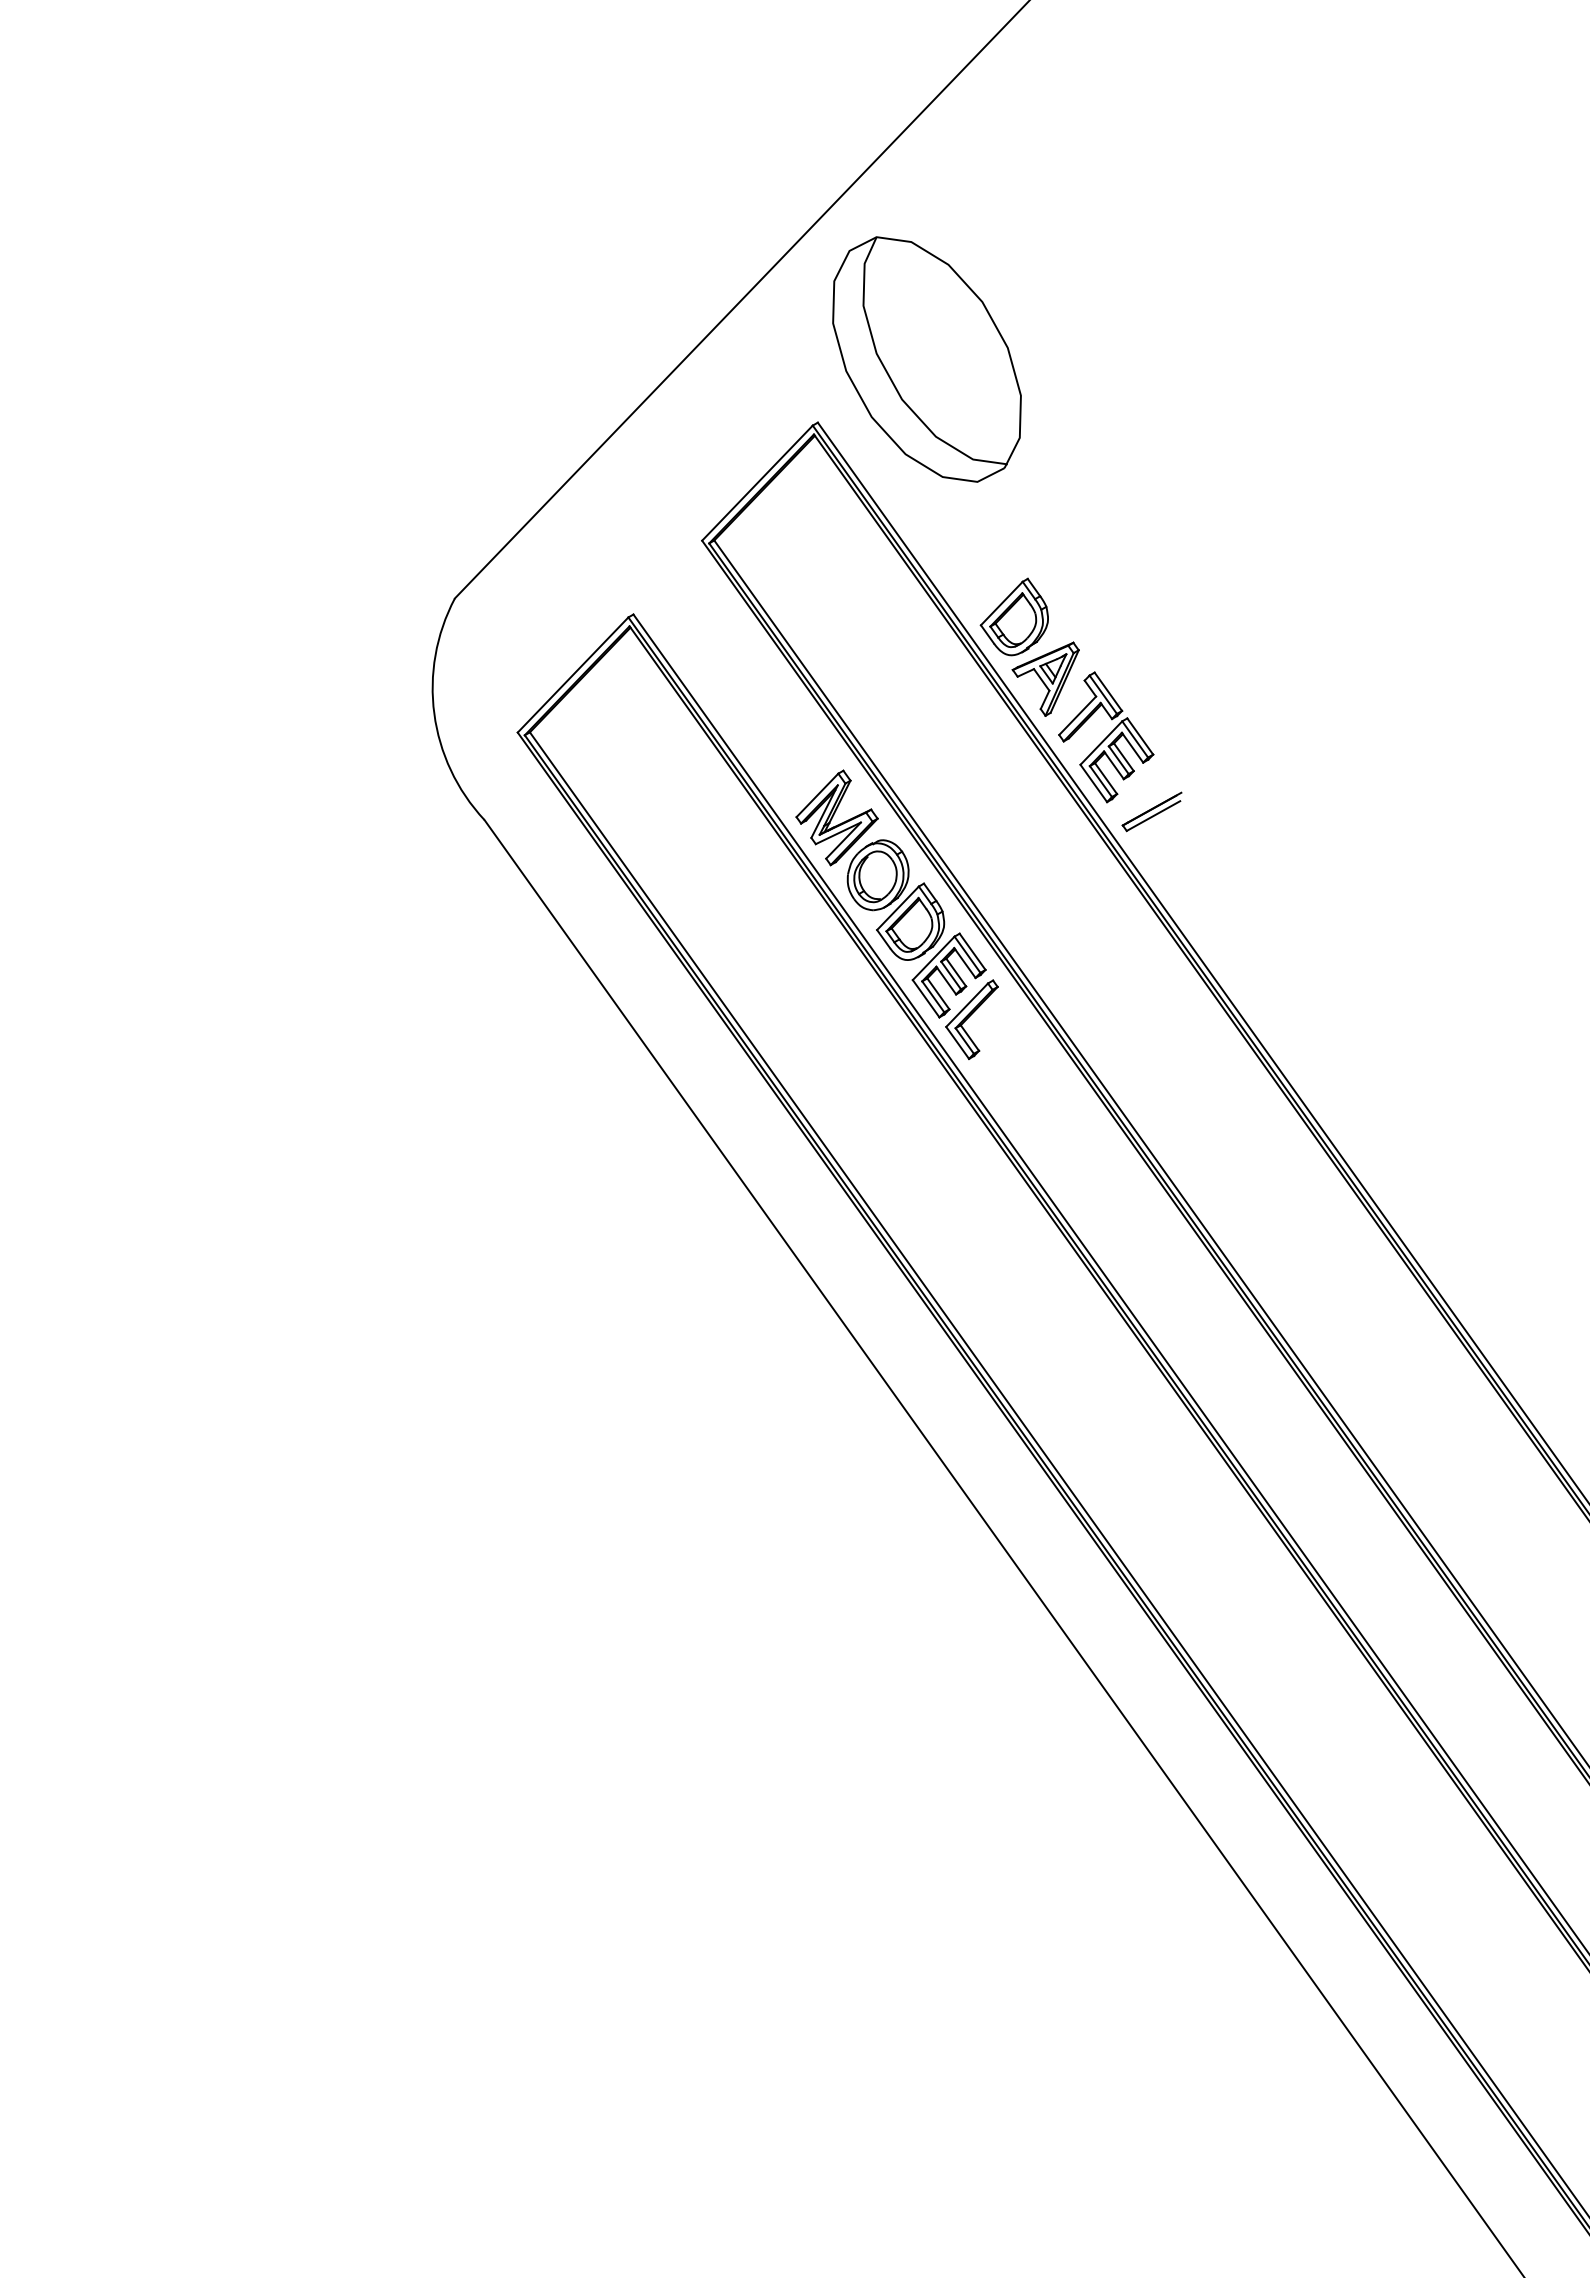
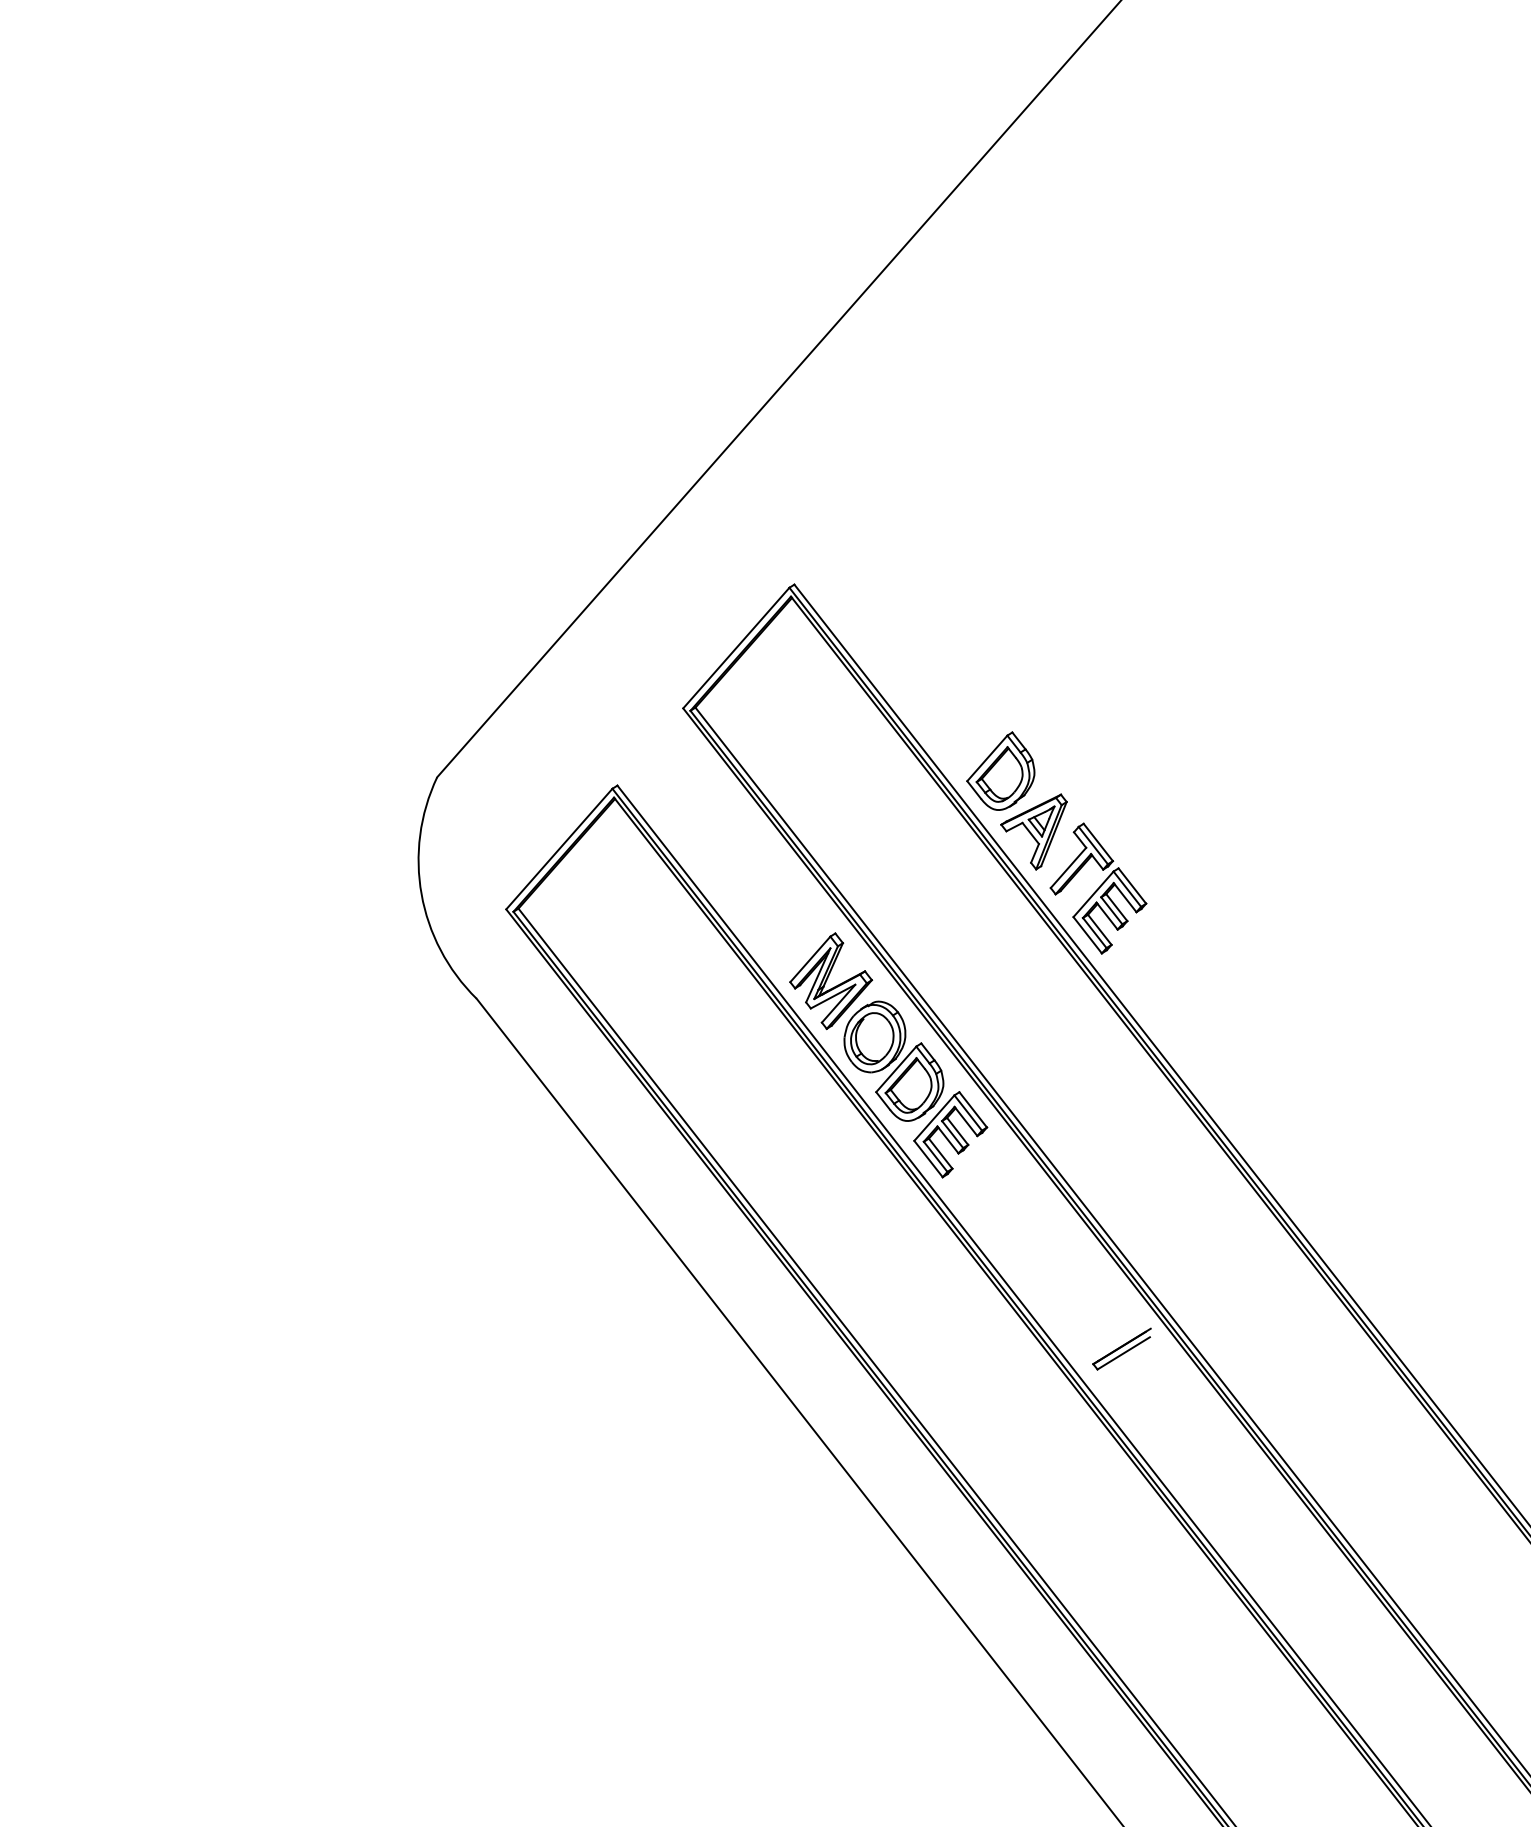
part: (926, 359) -> (900, 516), removed
part: (1151, 811) -> (1121, 1348), moved
part: (971, 1019) -> (975, 1177), removed

